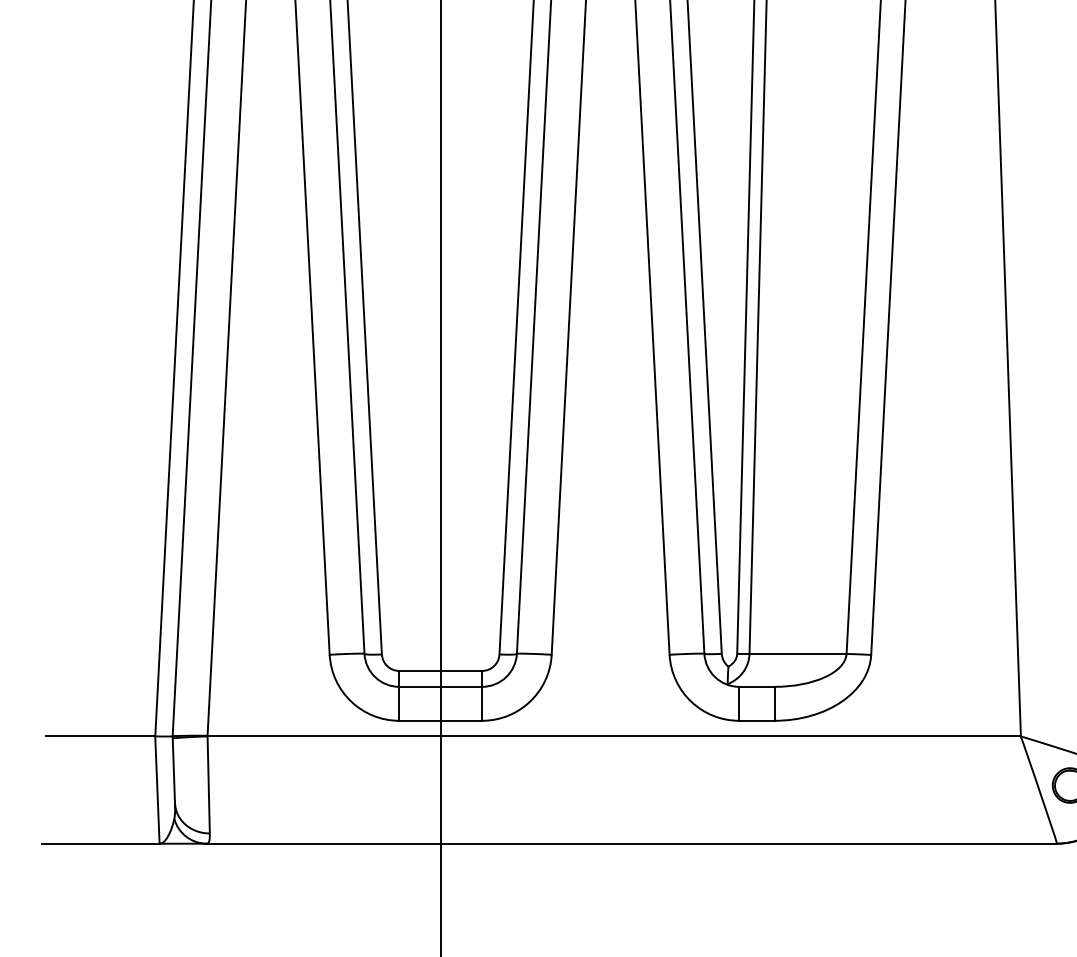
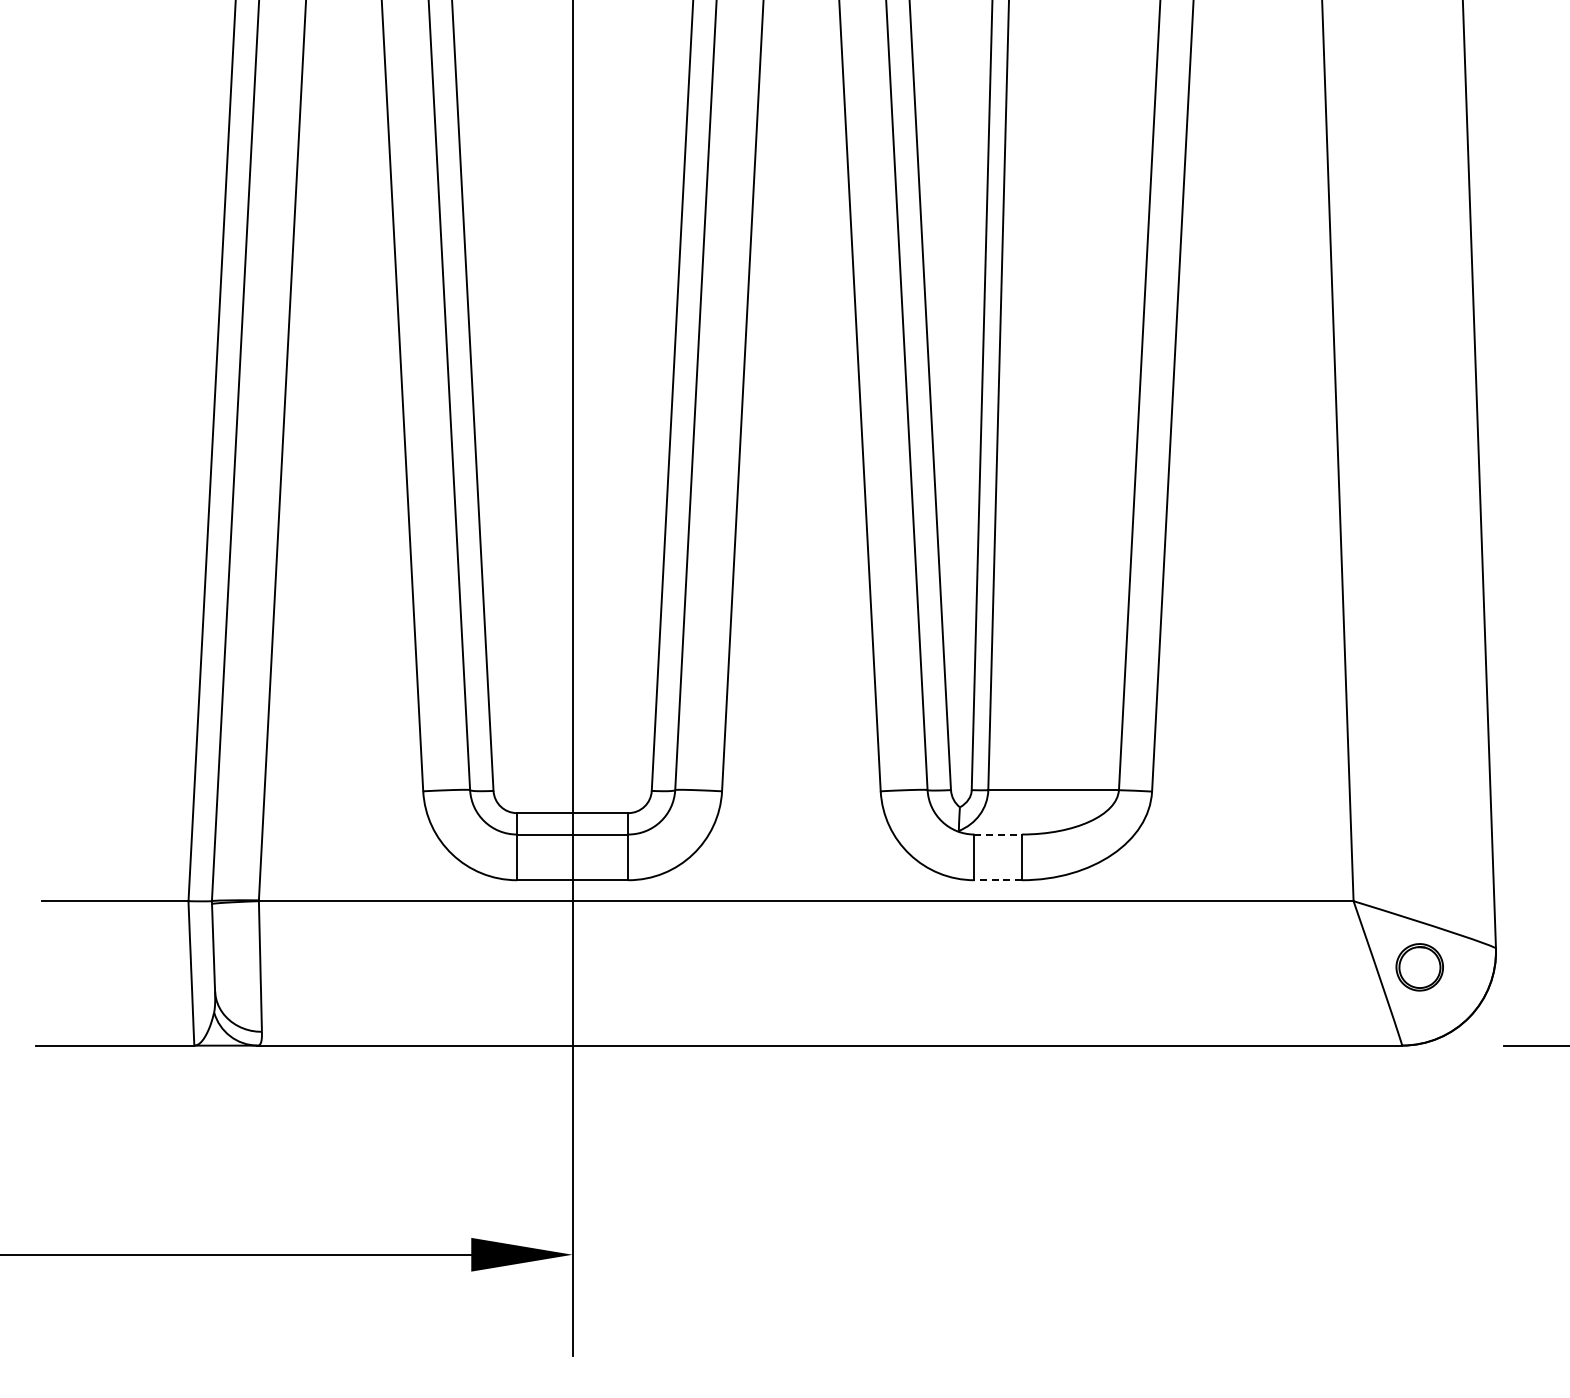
line: (757, 686) -> (998, 834), solid -> dashed
line: (757, 721) -> (998, 880), solid -> dashed

